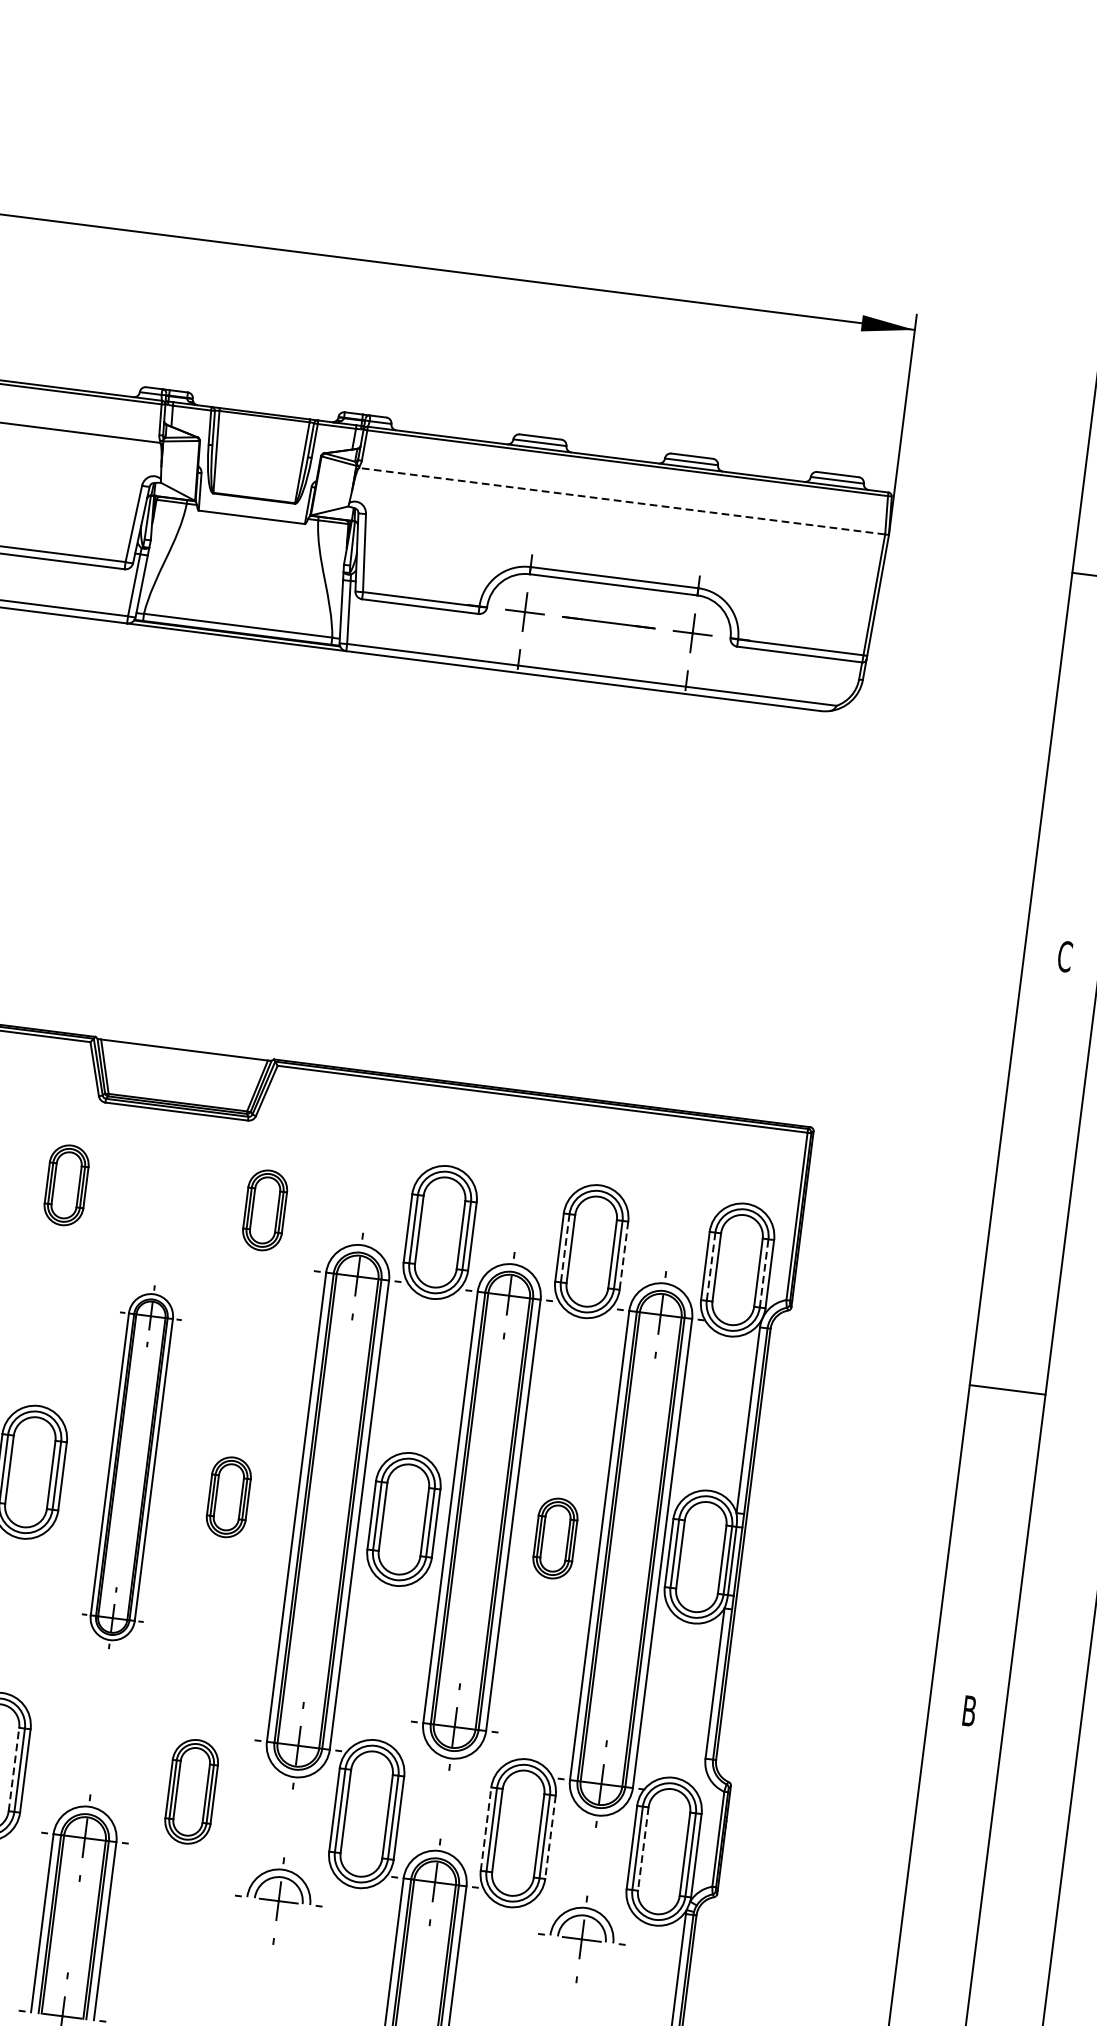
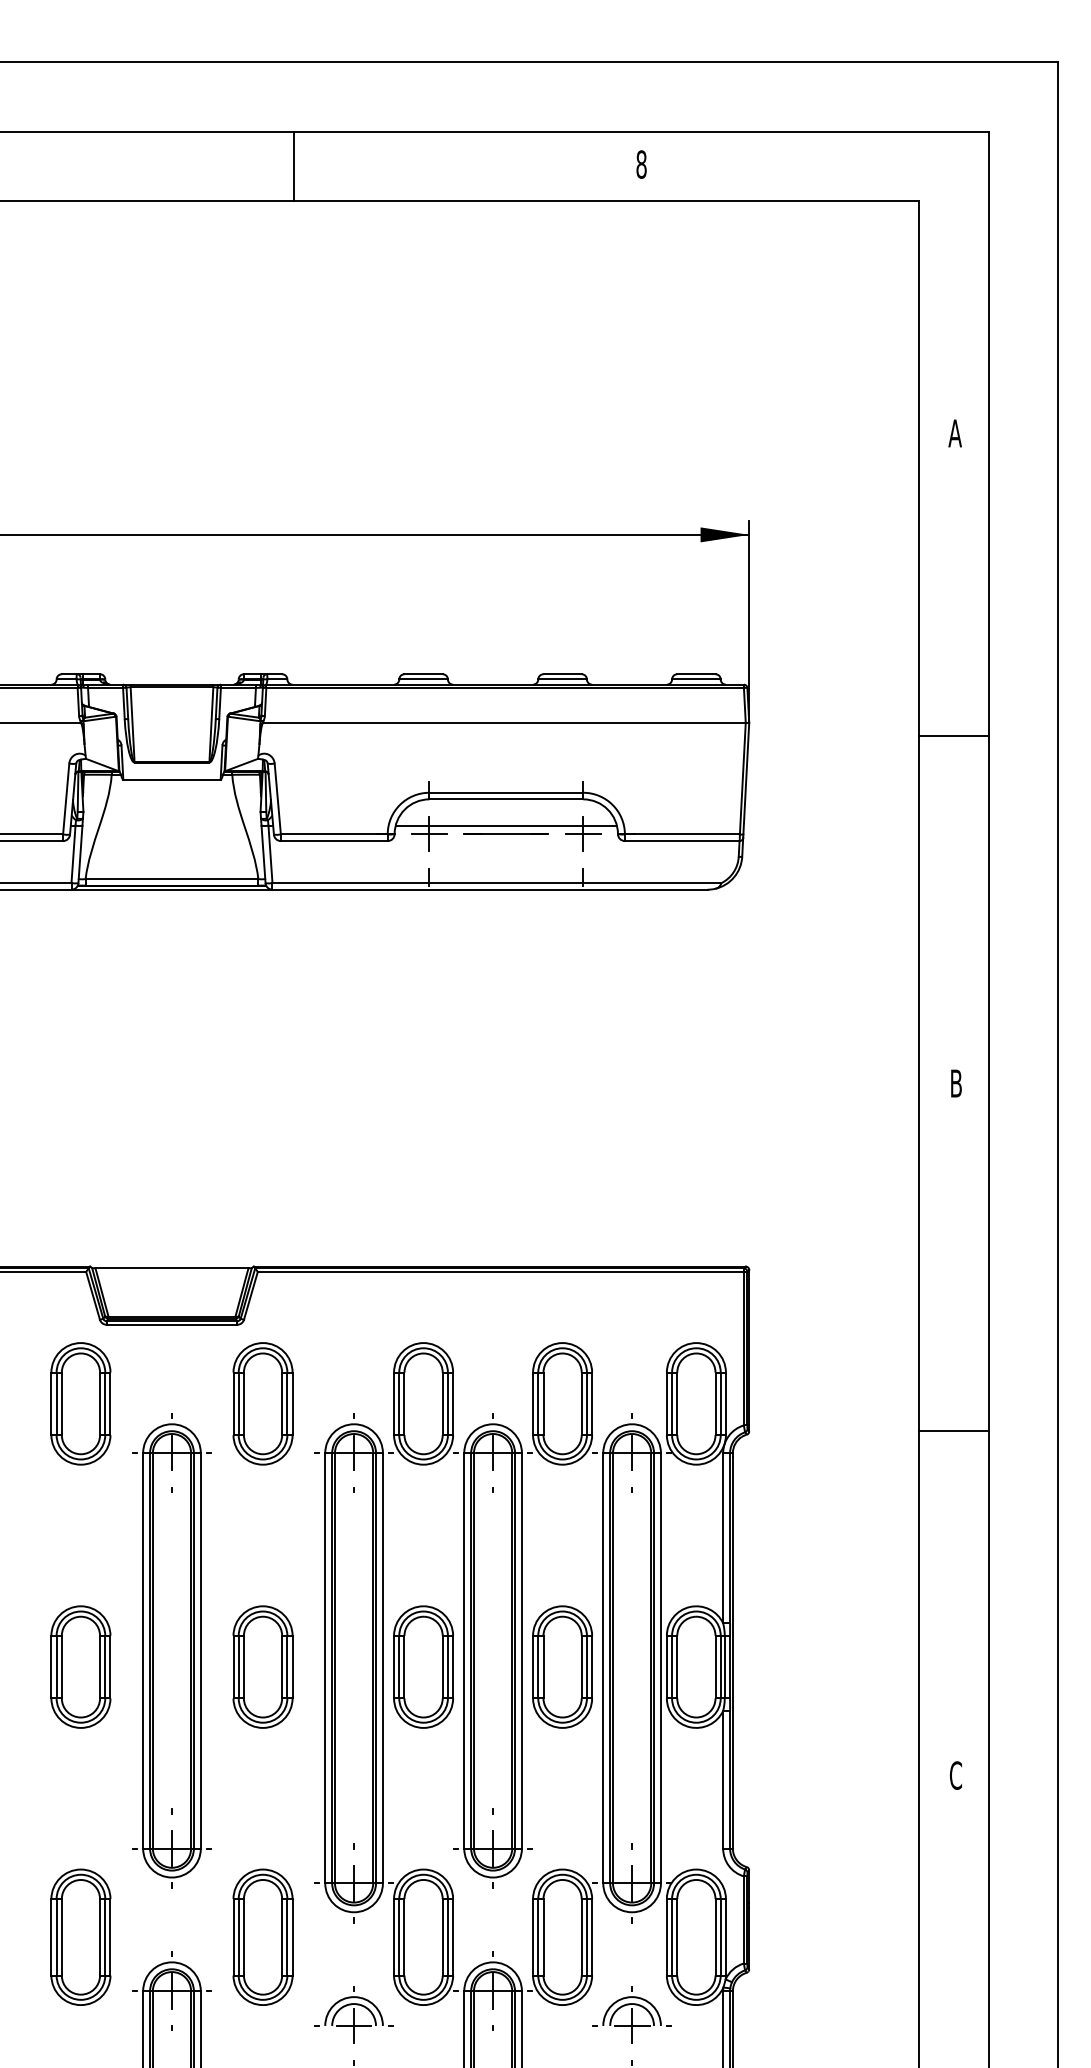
line: (622, 500) -> (504, 722), dashed -> solid
line: (609, 613) -> (505, 825), added
text: (1065, 956) -> (956, 1083), C -> B
part: (66, 1184) -> (80, 1403), size x1.67
part: (264, 1209) -> (262, 1403), size x1.67
line: (565, 1249) -> (538, 1404), dashed -> solid
line: (624, 1256) -> (592, 1404), dashed -> solid
line: (711, 1267) -> (672, 1404), dashed -> solid
line: (763, 1272) -> (720, 1403), dashed -> solid
line: (1007, 1390) -> (953, 1431), moved
part: (131, 1466) -> (171, 1650), size x1.43
part: (228, 1496) -> (262, 1666), size x1.67
part: (555, 1537) -> (562, 1666), size x1.67
text: (968, 1710) -> (955, 1775), B -> C
line: (14, 1768) -> (100, 1936), dashed -> solid
part: (191, 1791) -> (262, 1936), size x1.43
line: (486, 1828) -> (533, 1936), dashed -> solid
line: (550, 1837) -> (592, 1937), dashed -> solid
line: (643, 1849) -> (677, 1937), dashed -> solid

